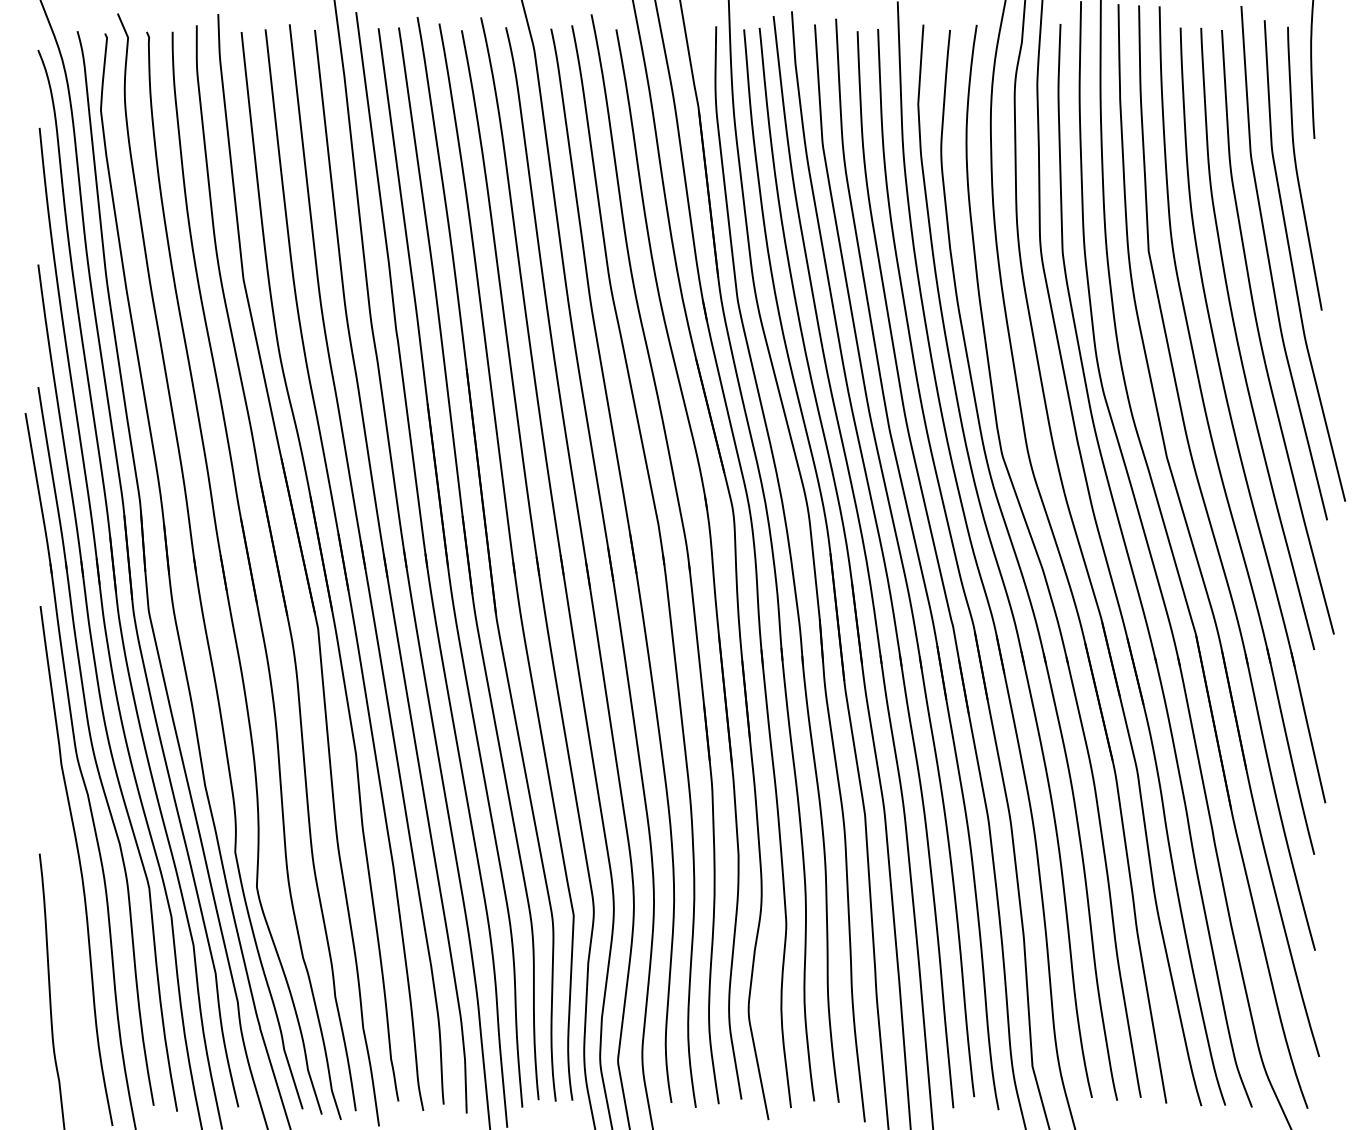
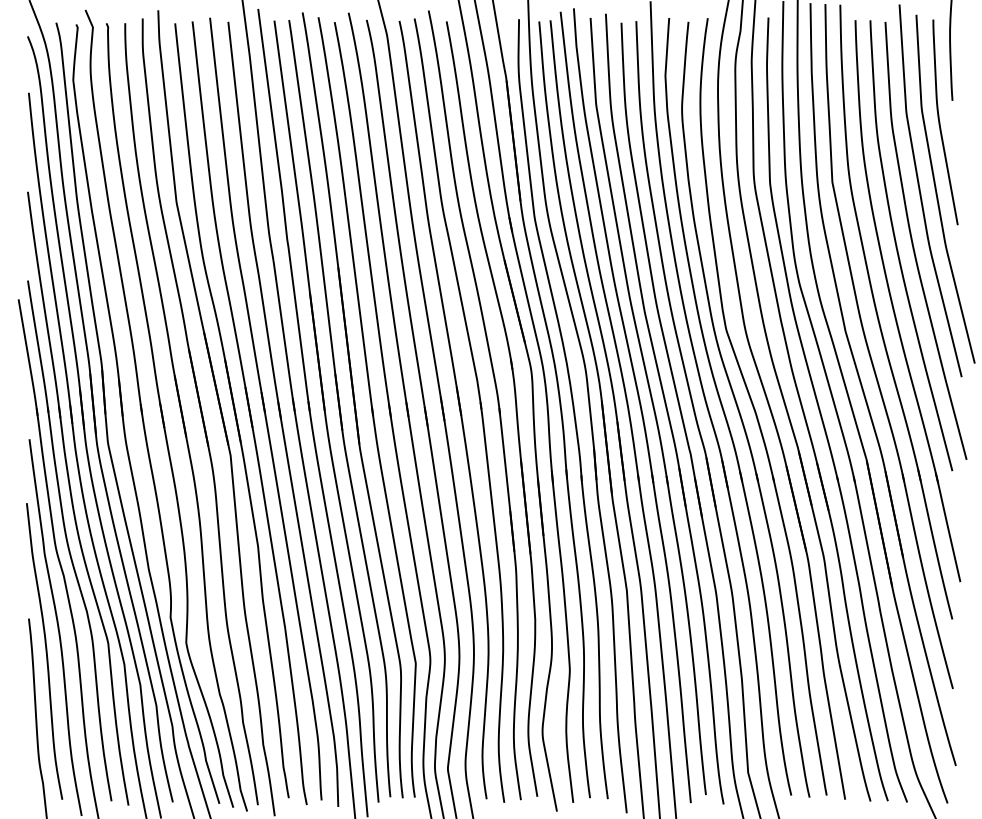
curve: (63, 898) -> (46, 651), added

